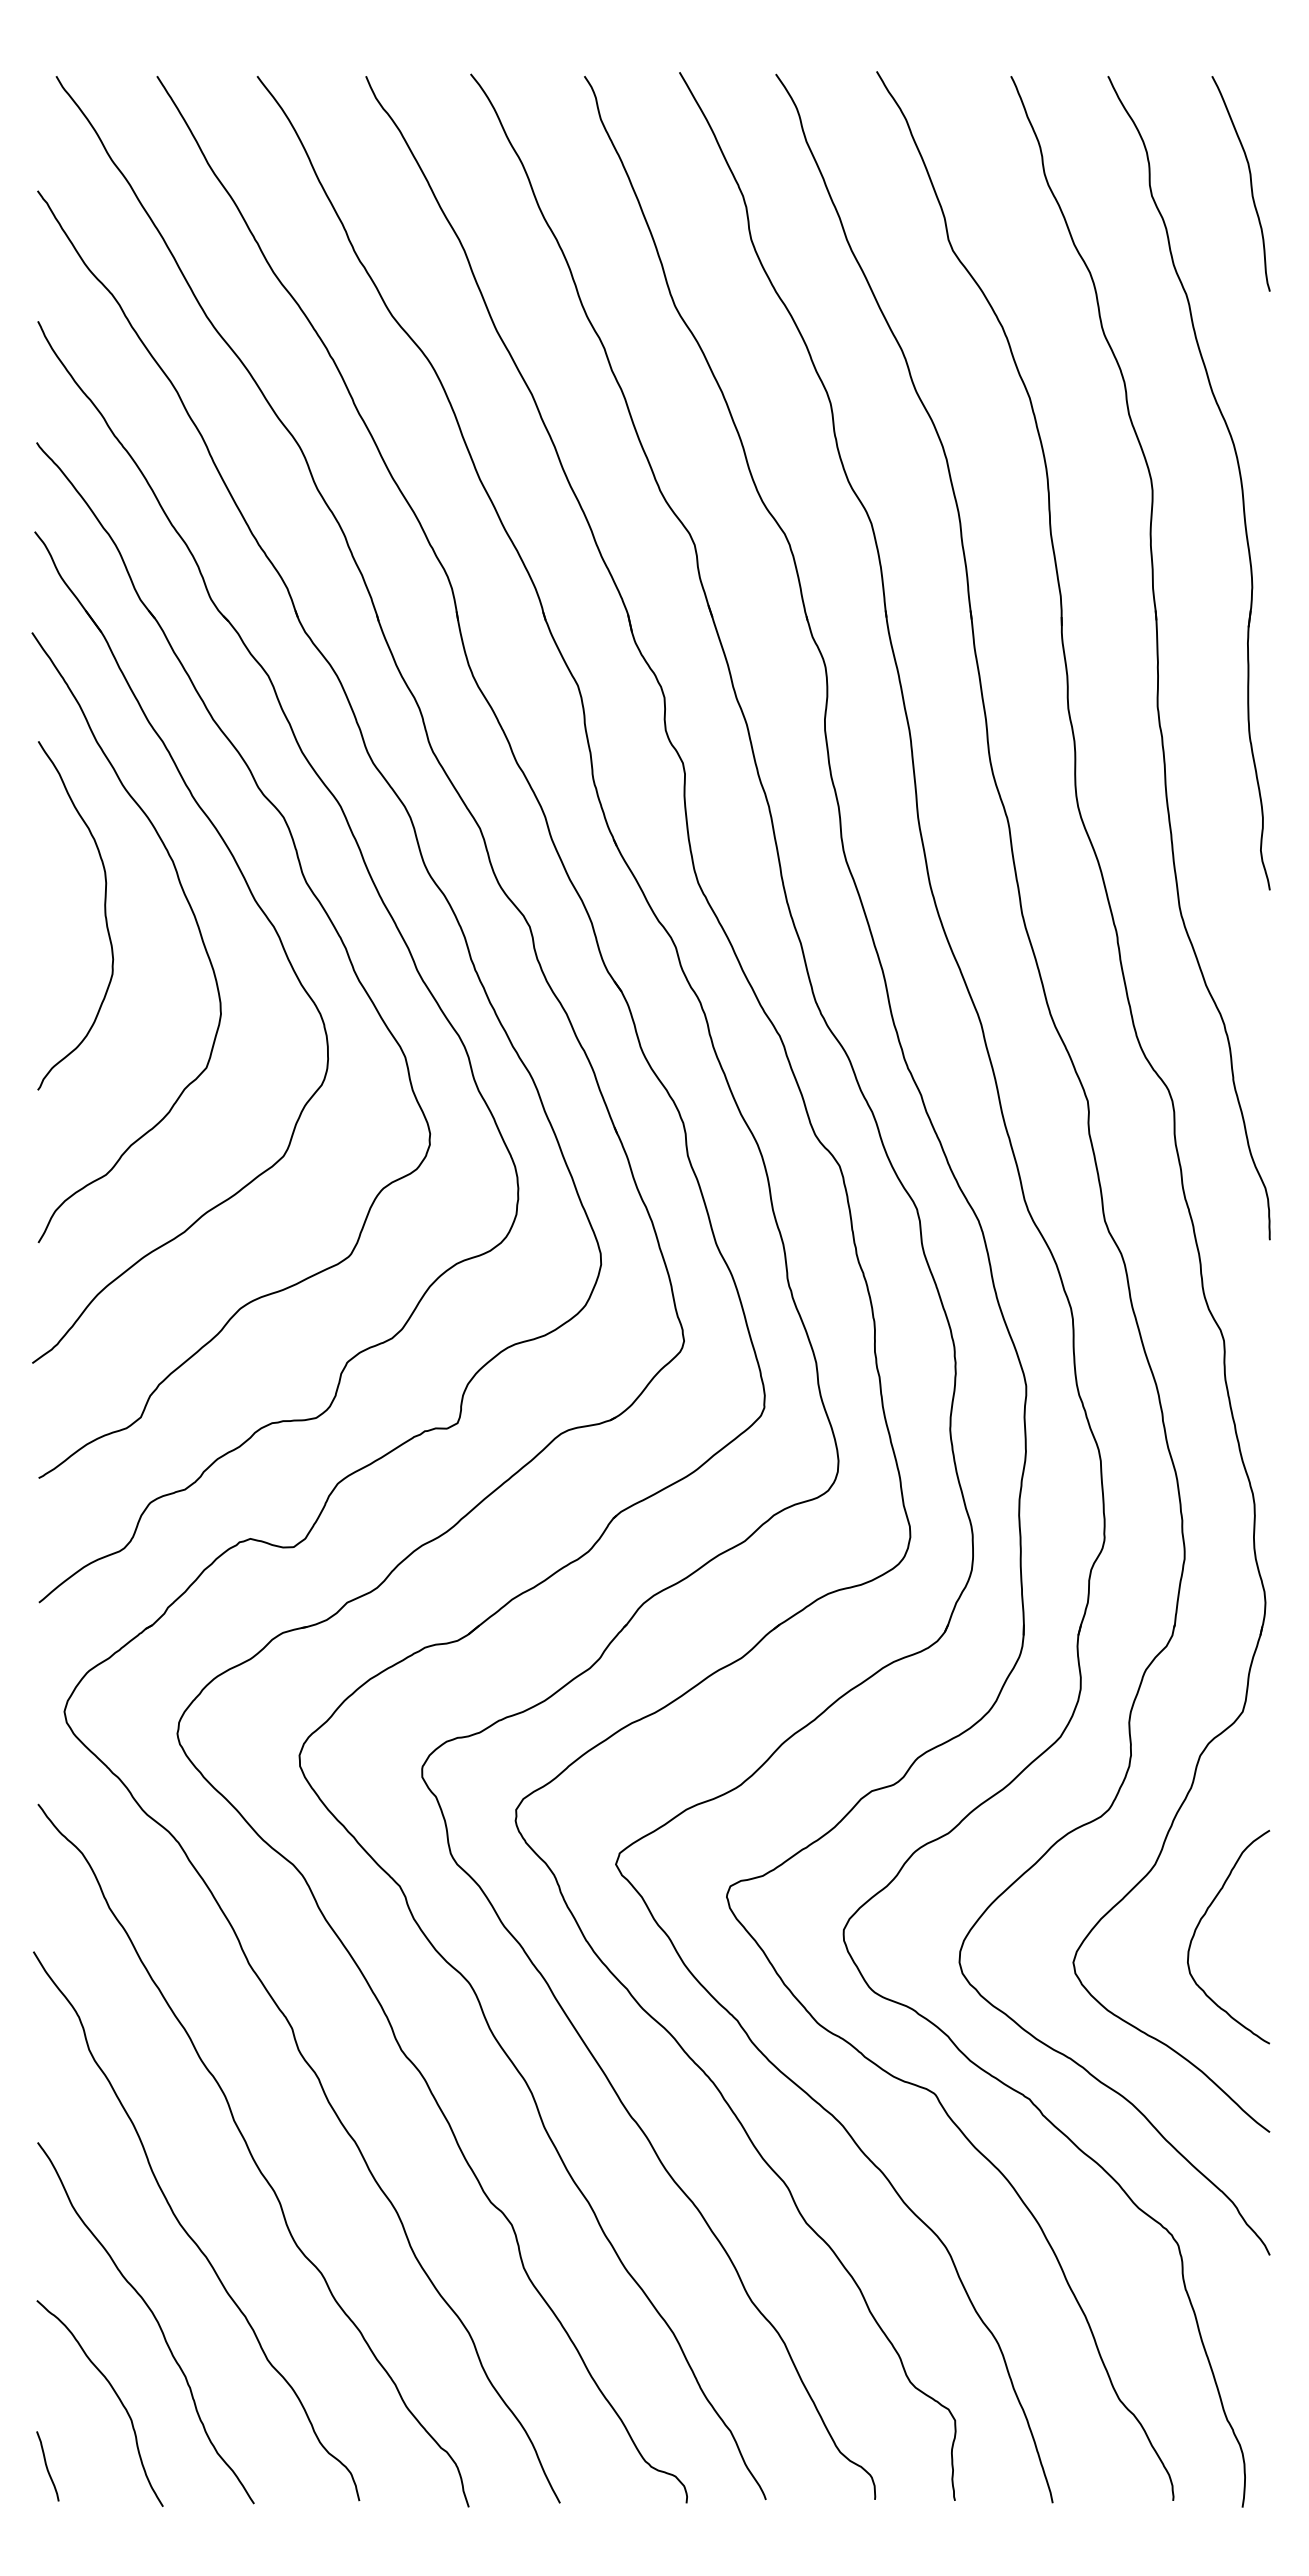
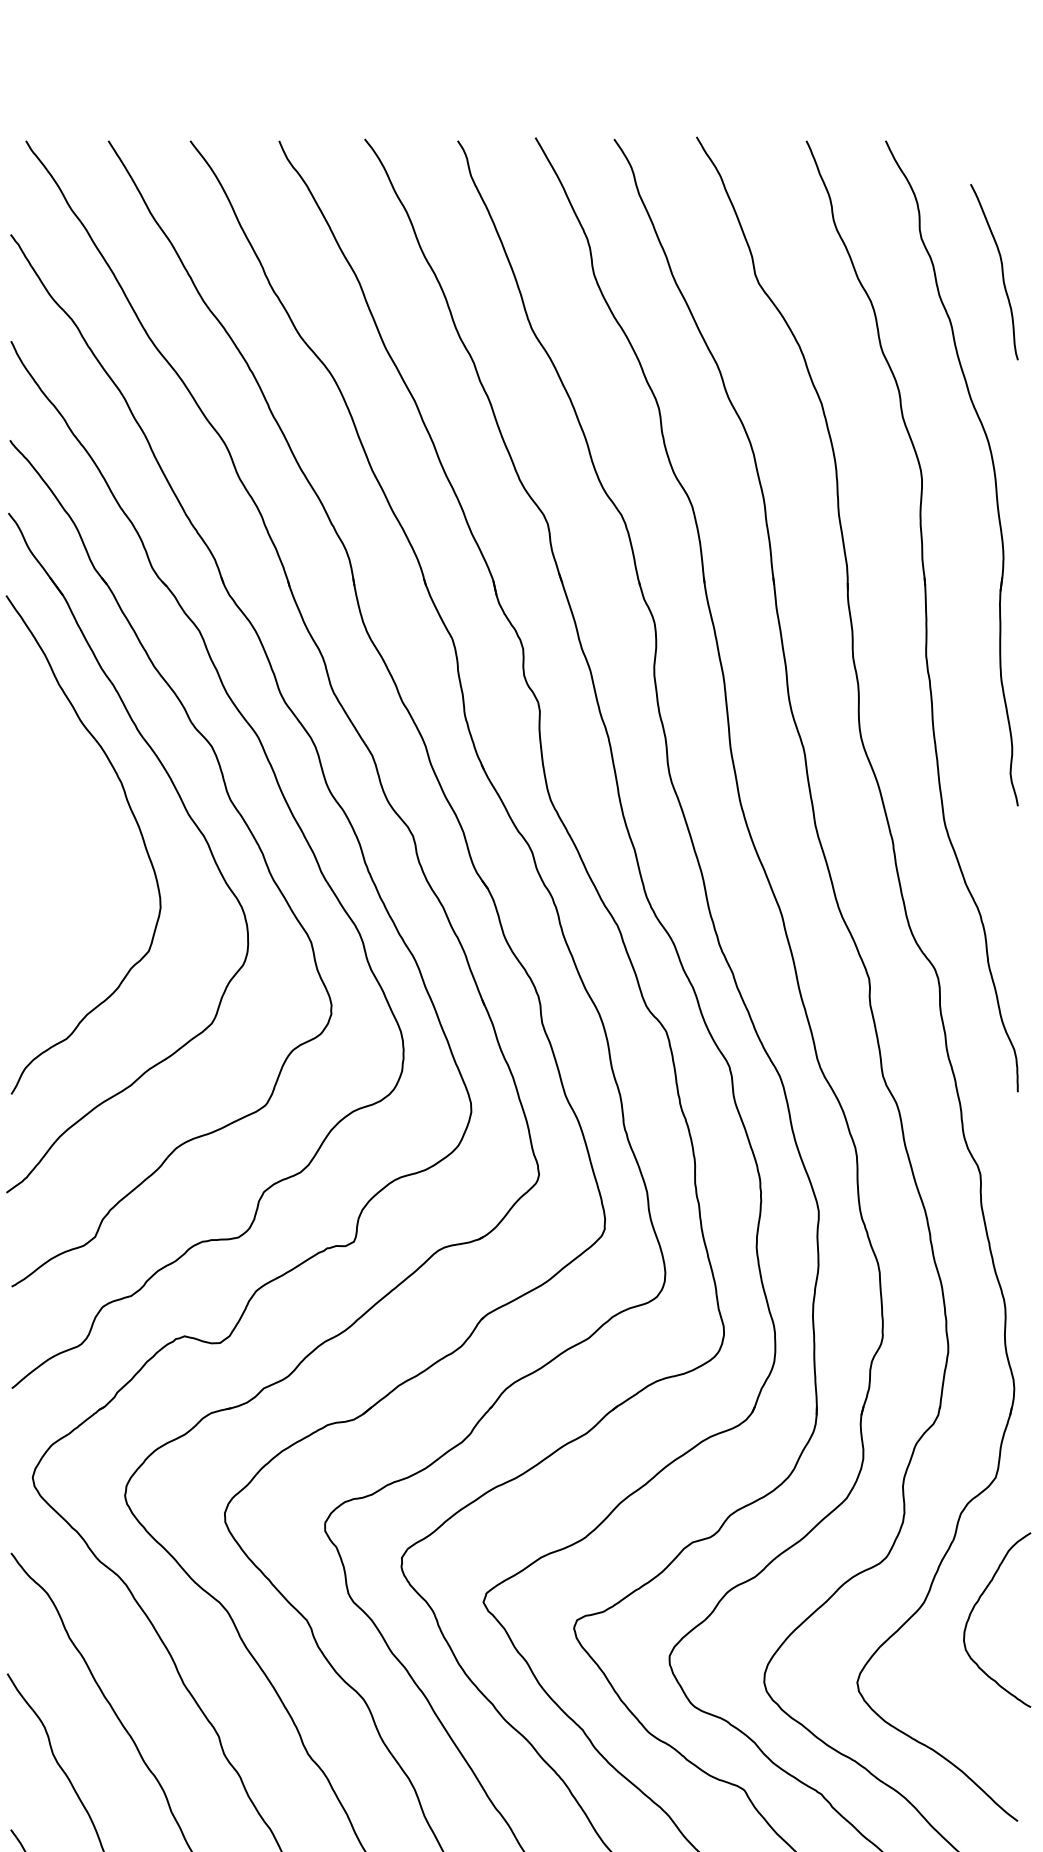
curve: (1250, 183) -> (1002, 271), moved
curve: (104, 915) -> (65, 826), removed
curve: (1204, 1916) -> (977, 1603), moved

